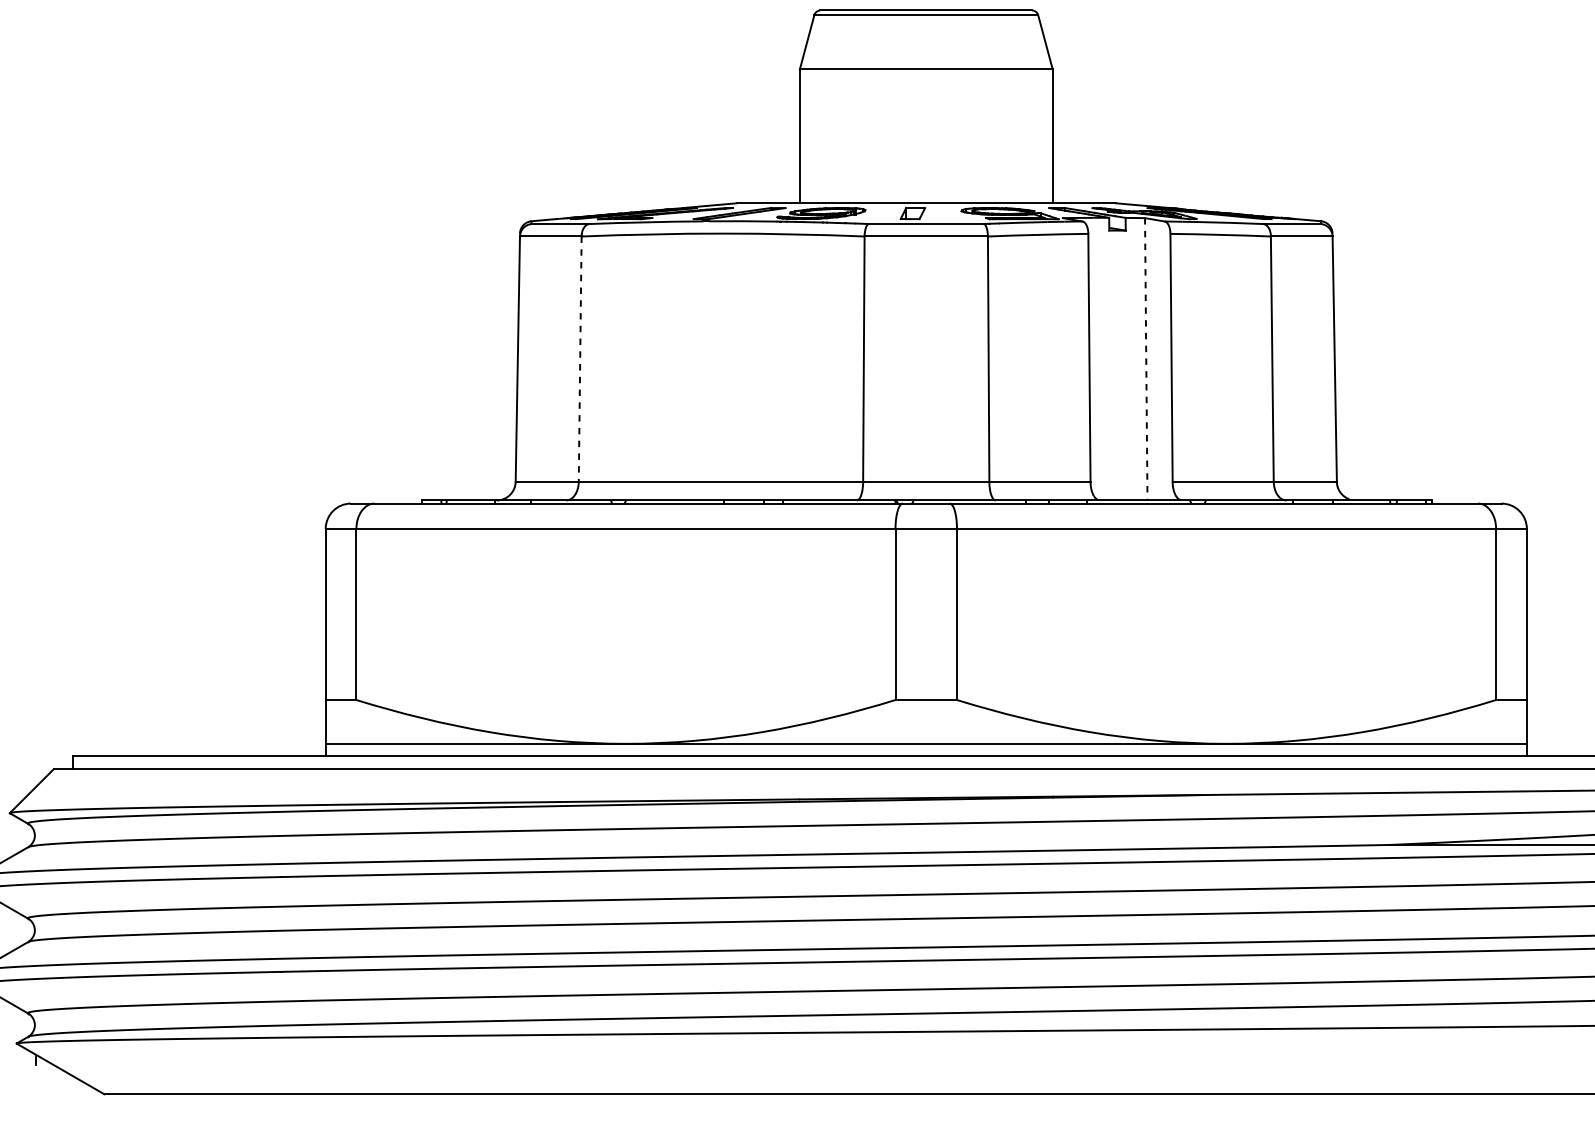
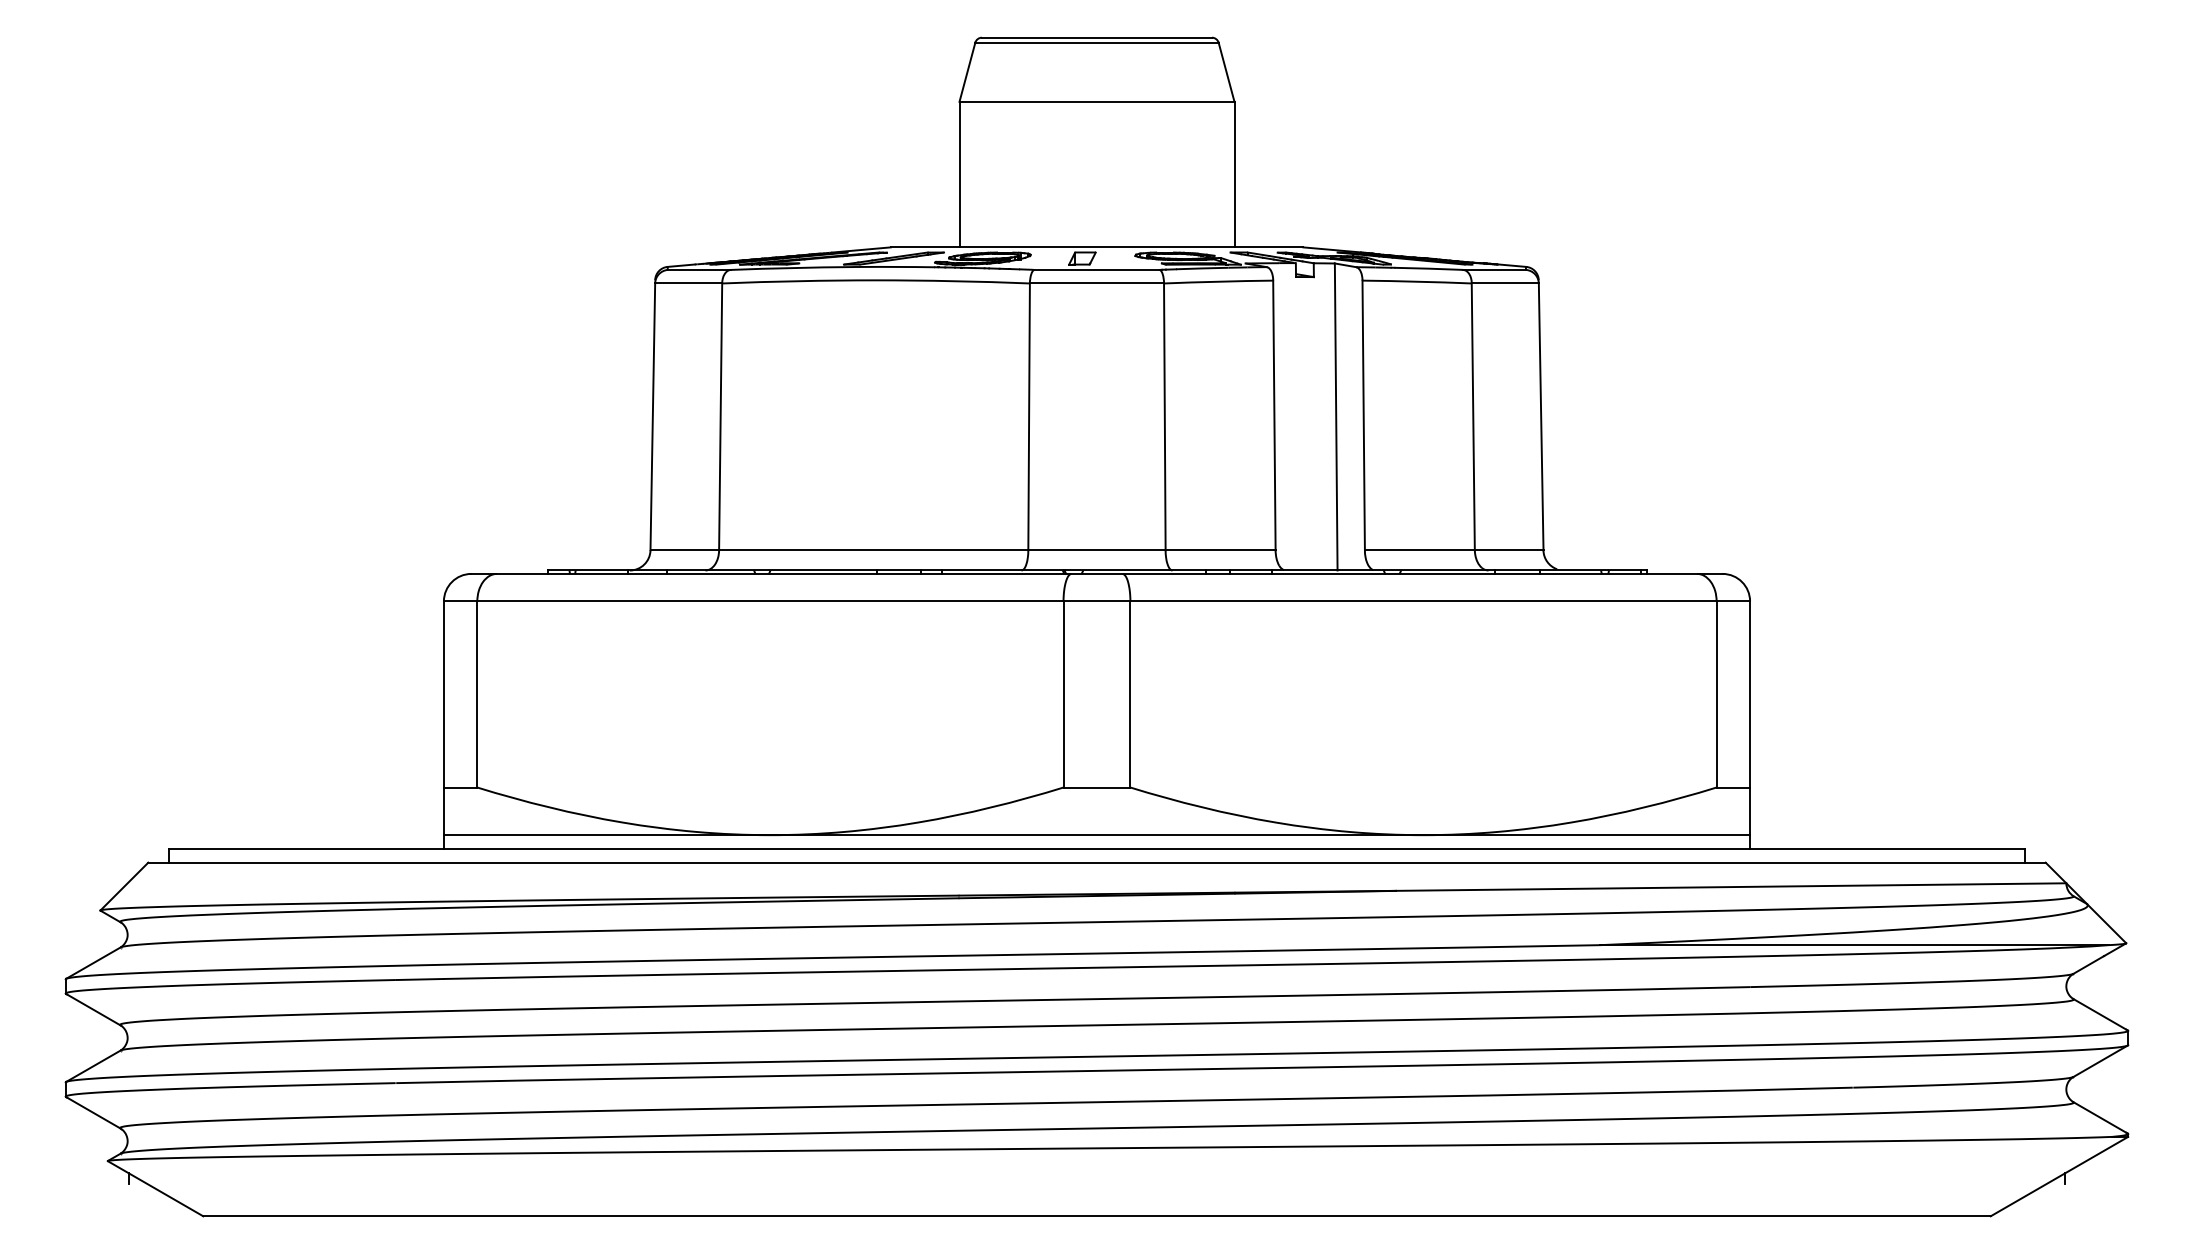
line: (1146, 358) -> (1336, 416), dashed -> solid
line: (580, 359) -> (720, 417), dashed -> solid

